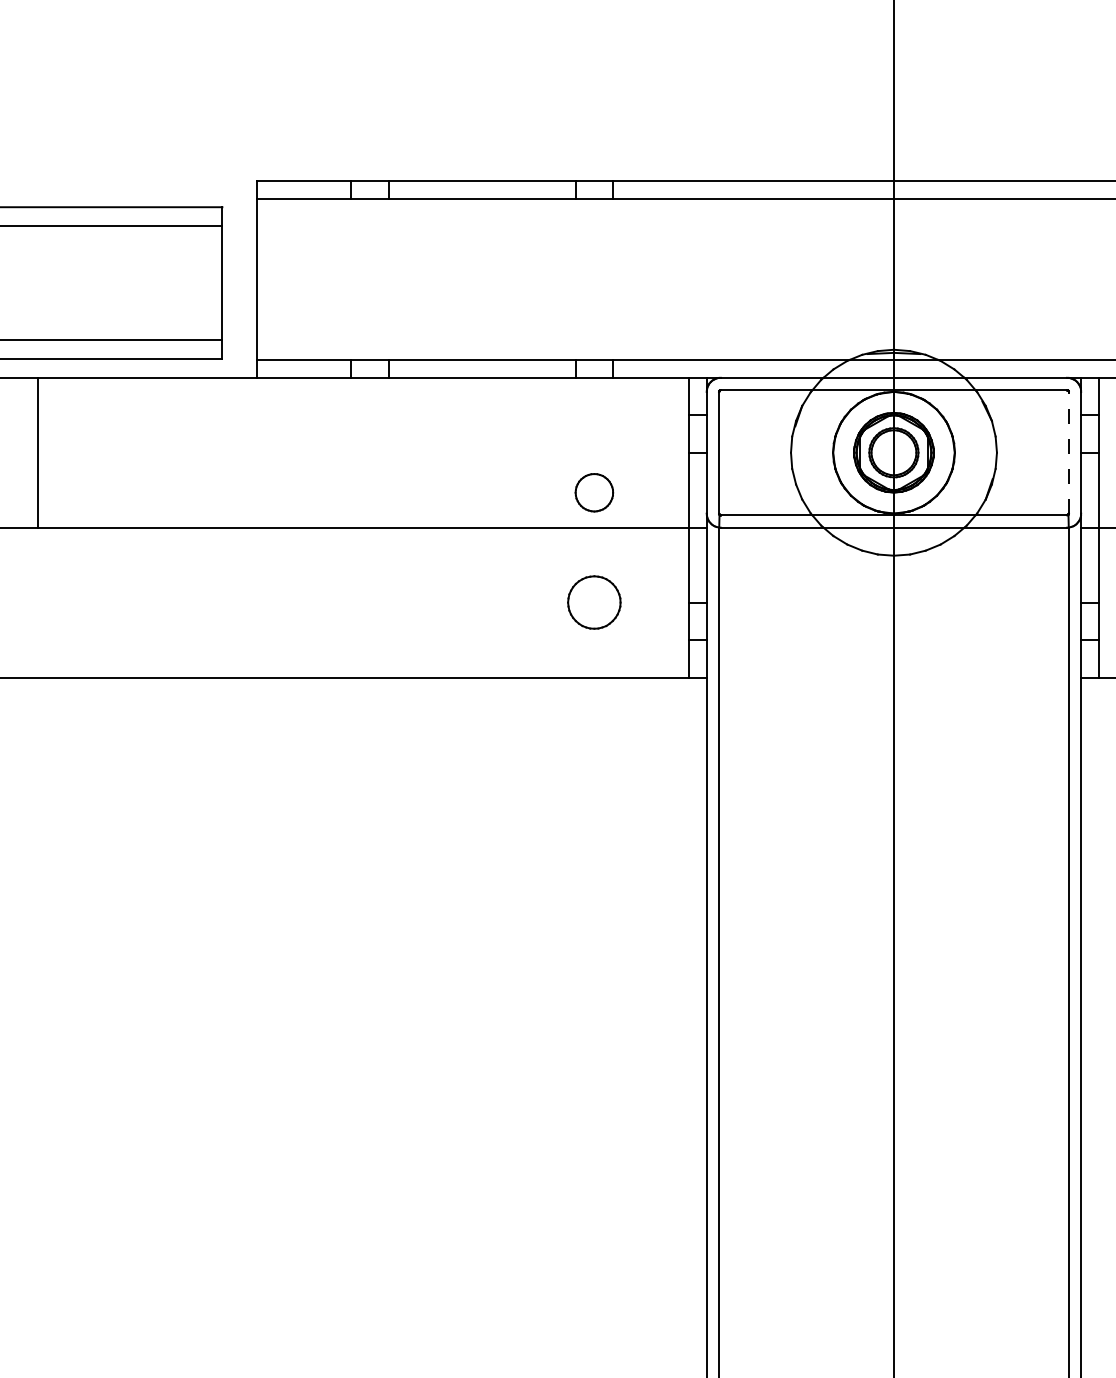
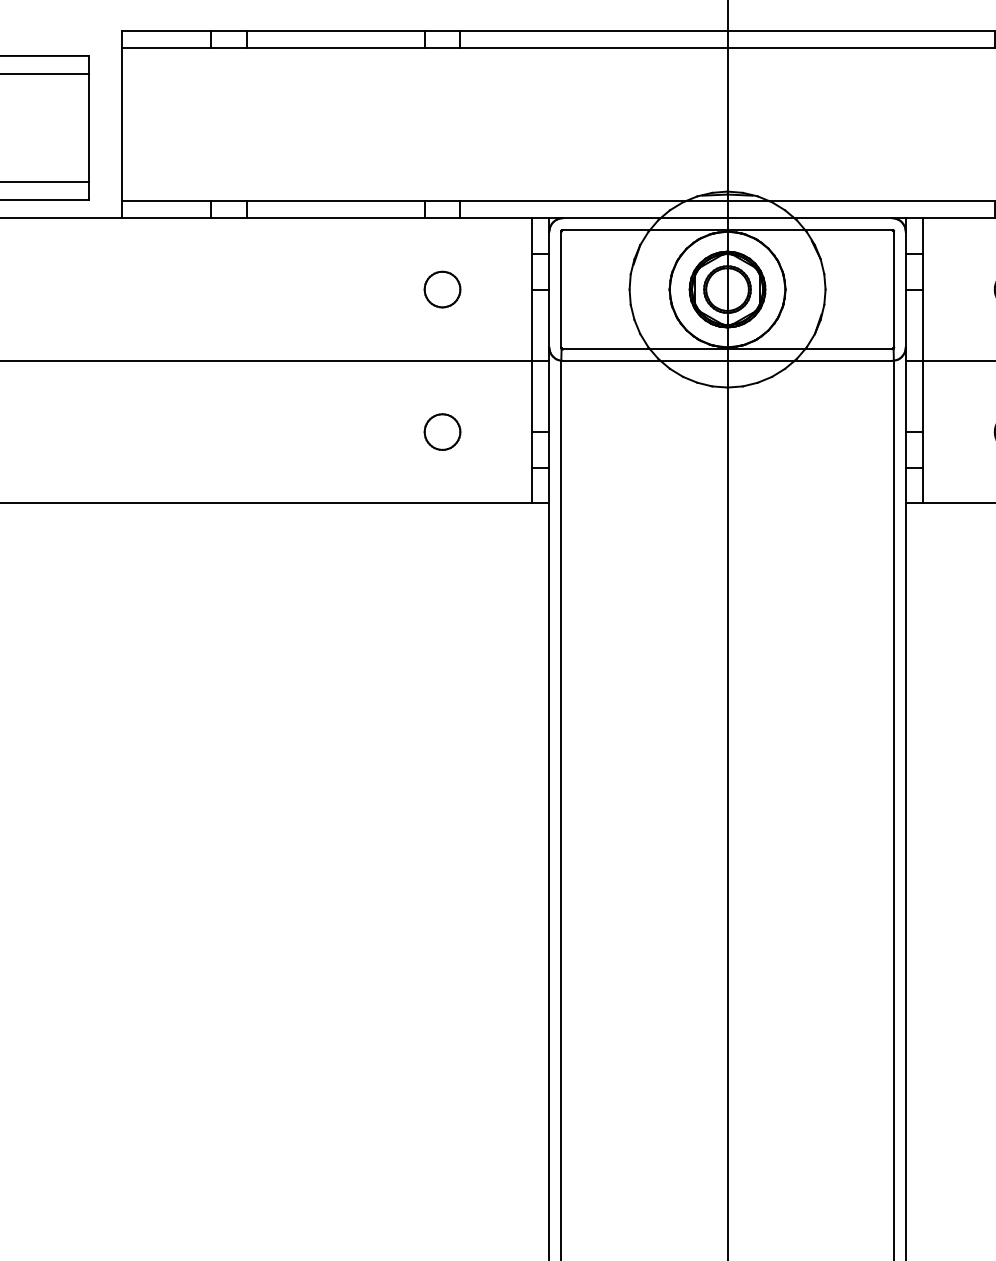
line: (1068, 452) -> (893, 289), dashed -> solid
part: (594, 492) -> (442, 289), moved
part: (594, 602) -> (442, 432), size x0.71

